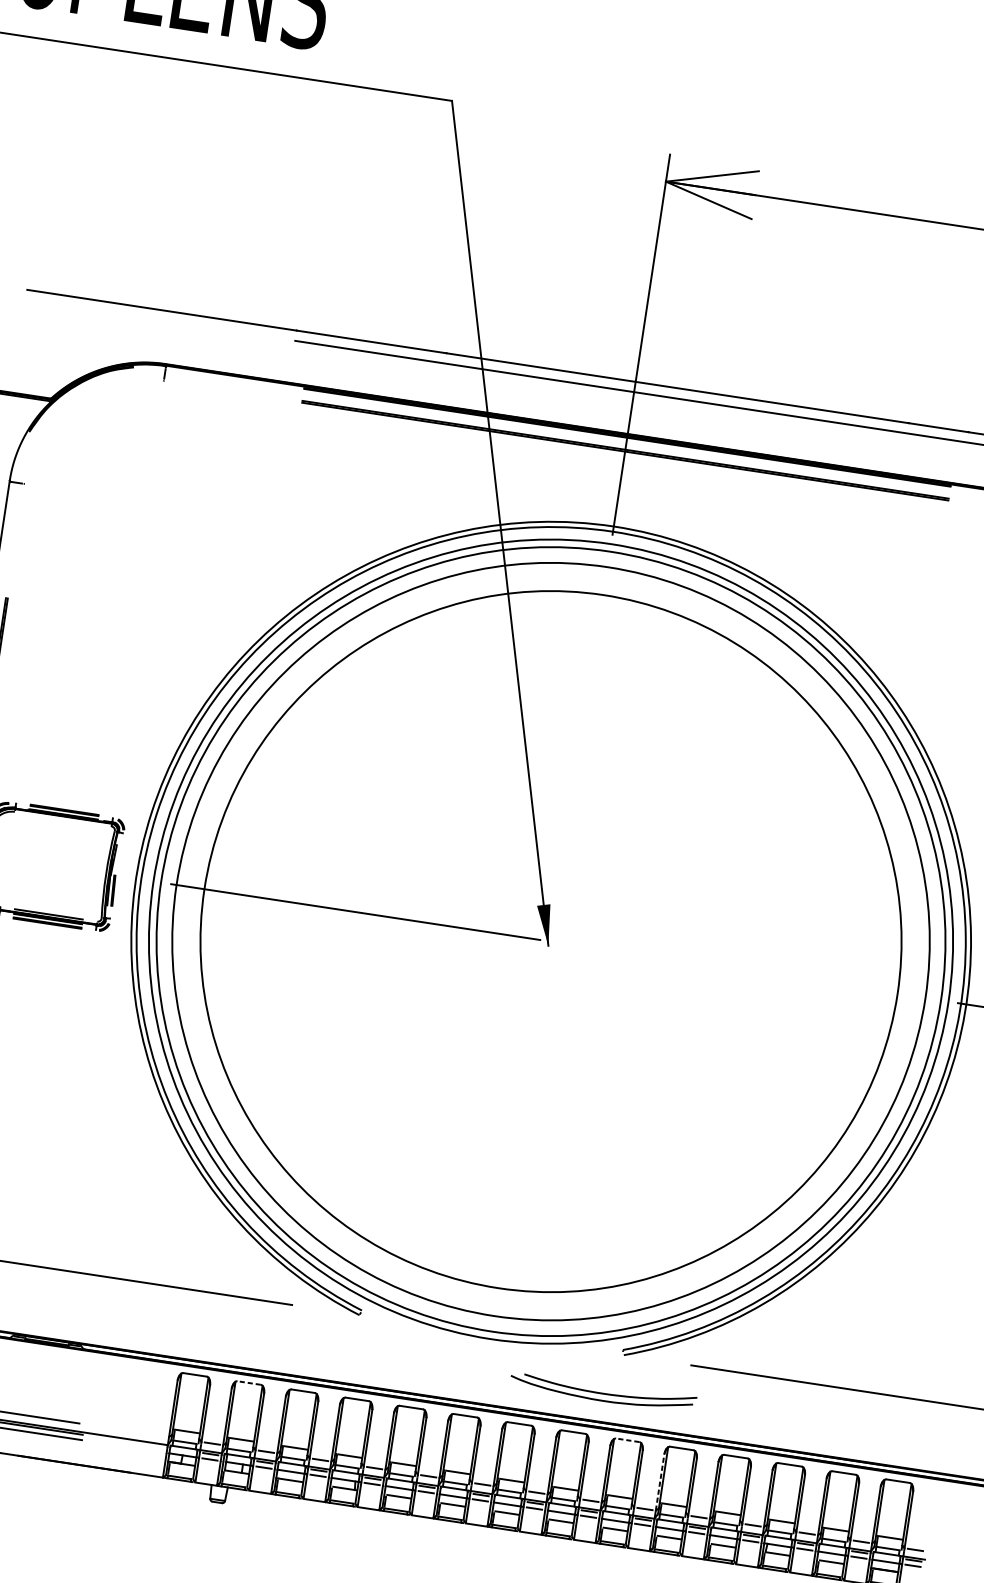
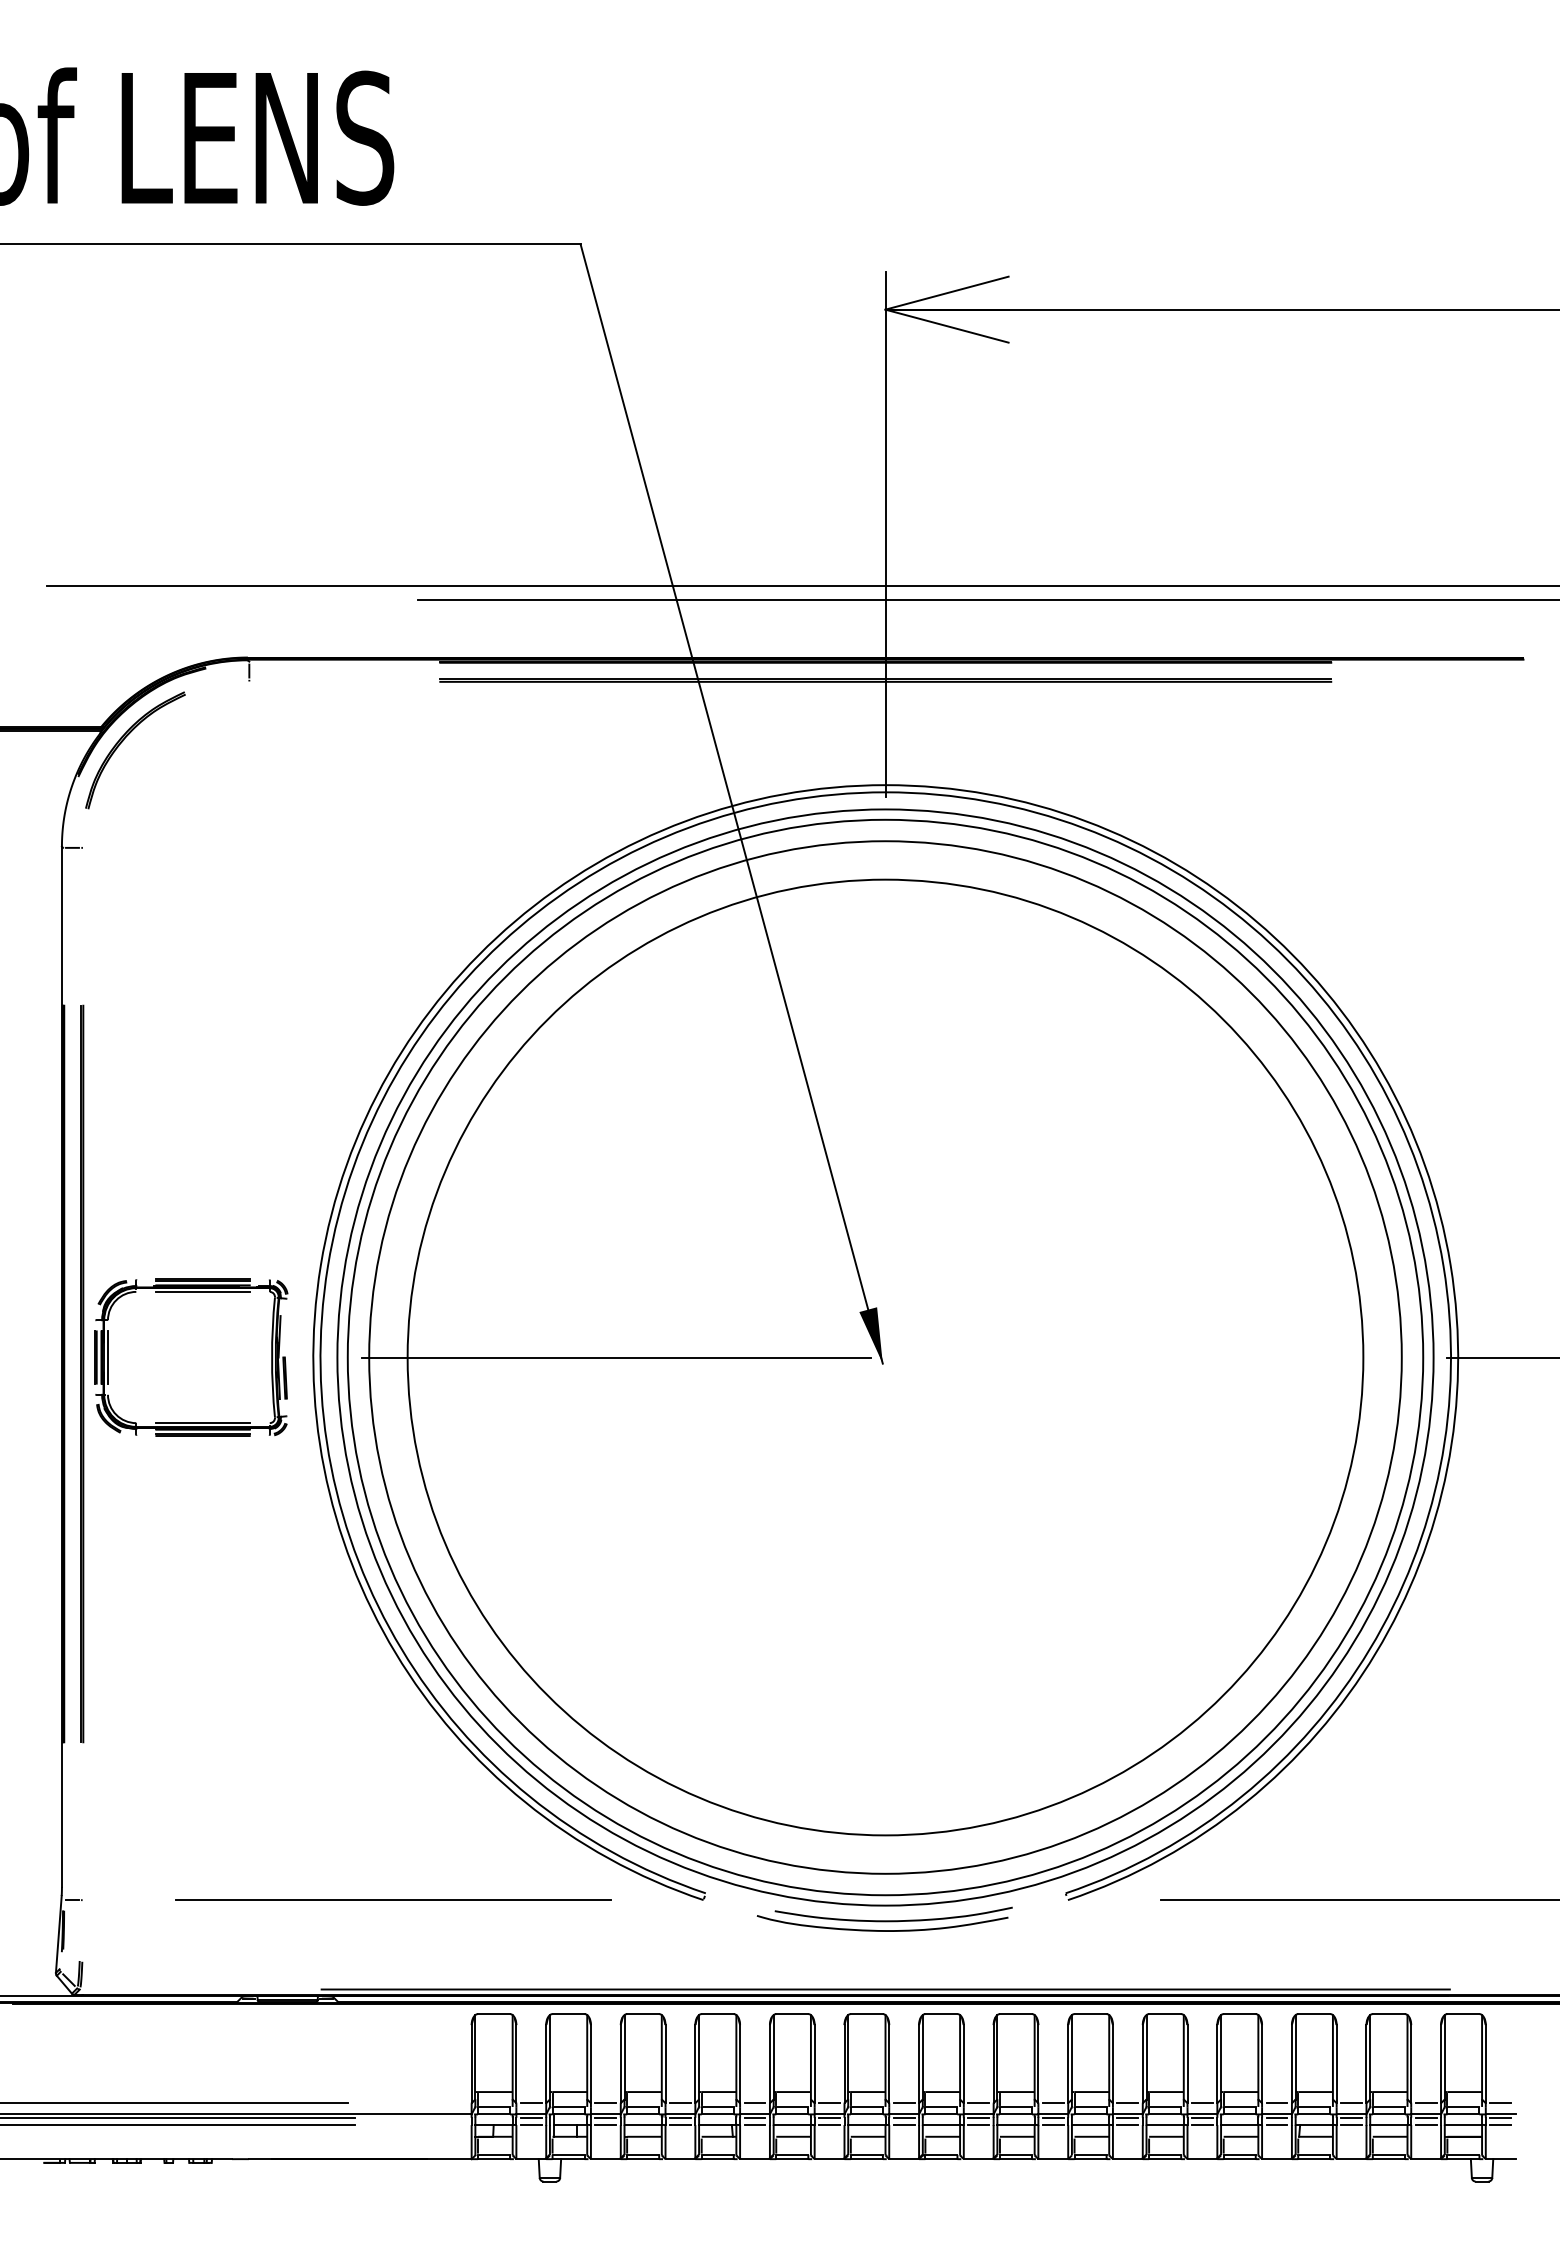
part: (66, 410) -> (124, 740), added
line: (62, 818) -> (202, 1291), added
line: (249, 1383) -> (568, 2014), dashed -> solid
part: (603, 1391) -> (884, 1918), moved
line: (481, 1399) -> (885, 1989), added
line: (627, 1440) -> (1090, 2014), dashed -> solid
line: (659, 1481) -> (1142, 2063), dashed -> solid

